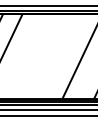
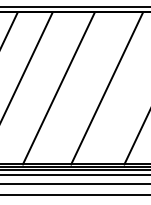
line: (26, 56) -> (59, 88), added
line: (52, 56) -> (106, 88), added

